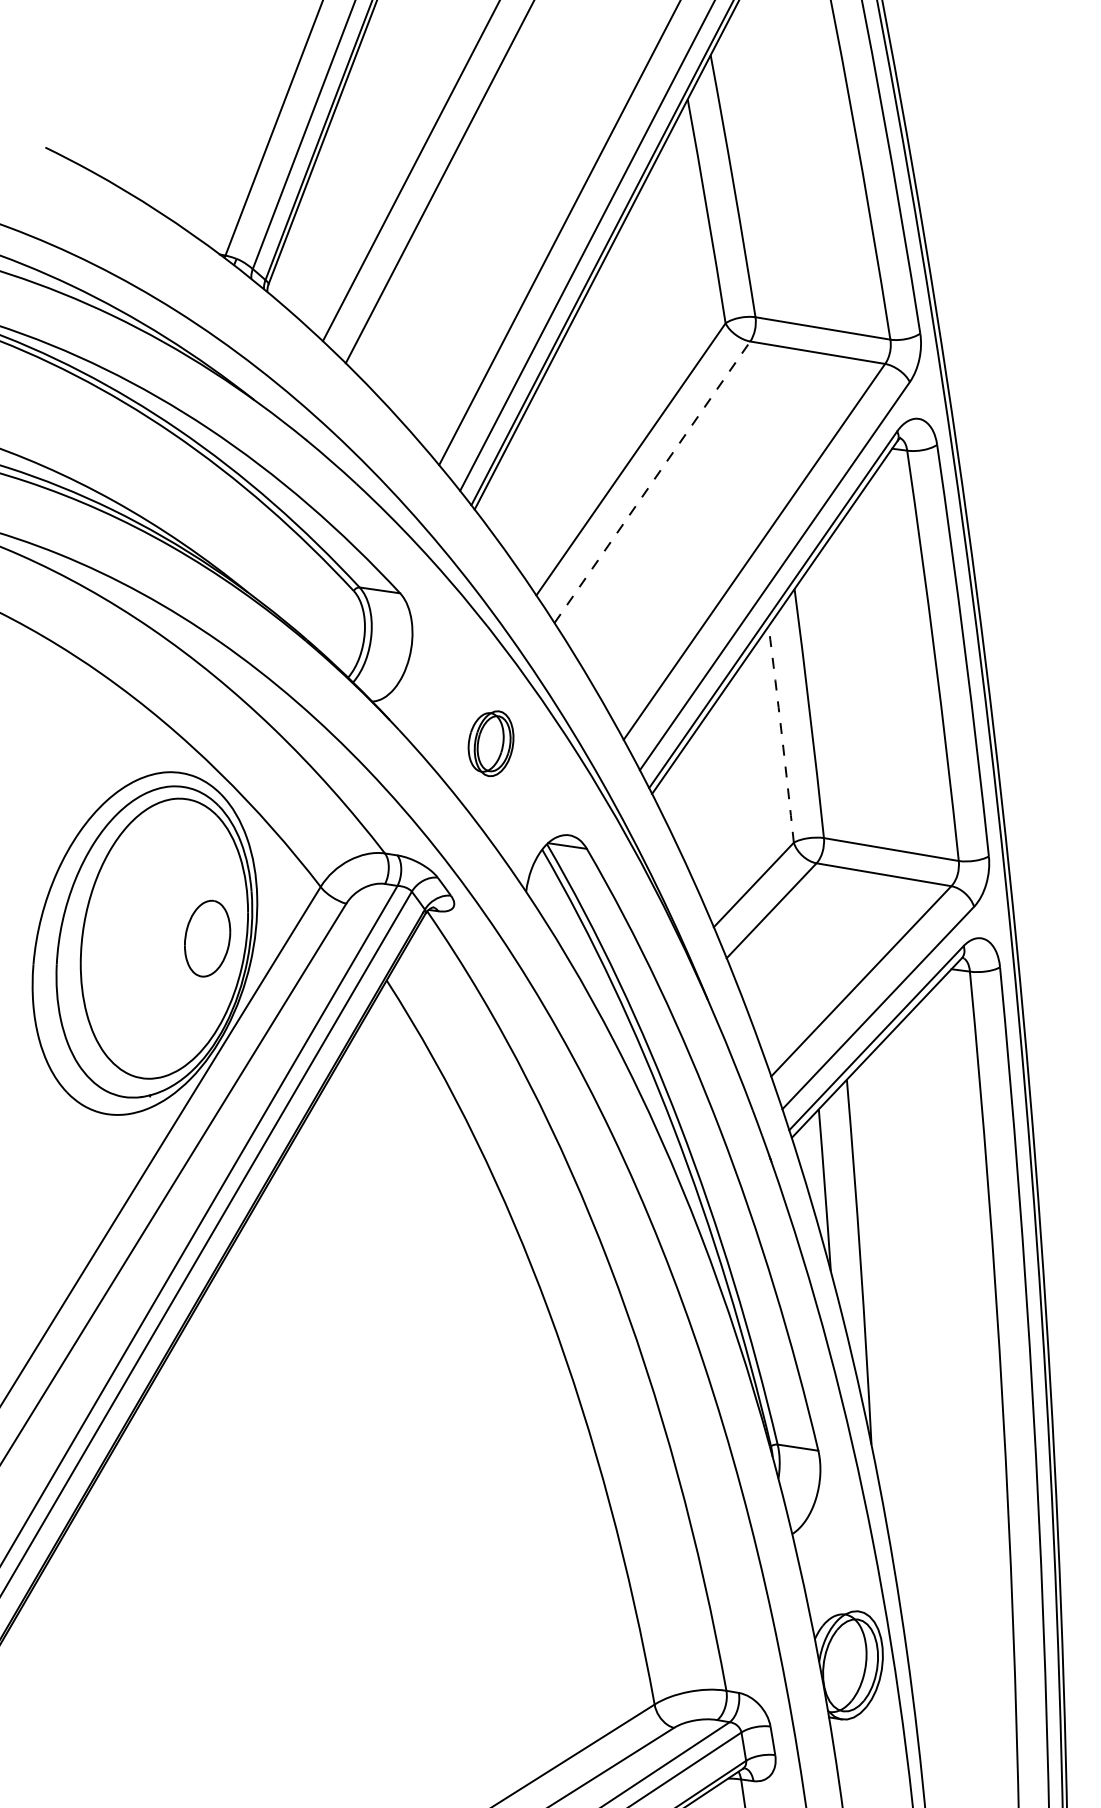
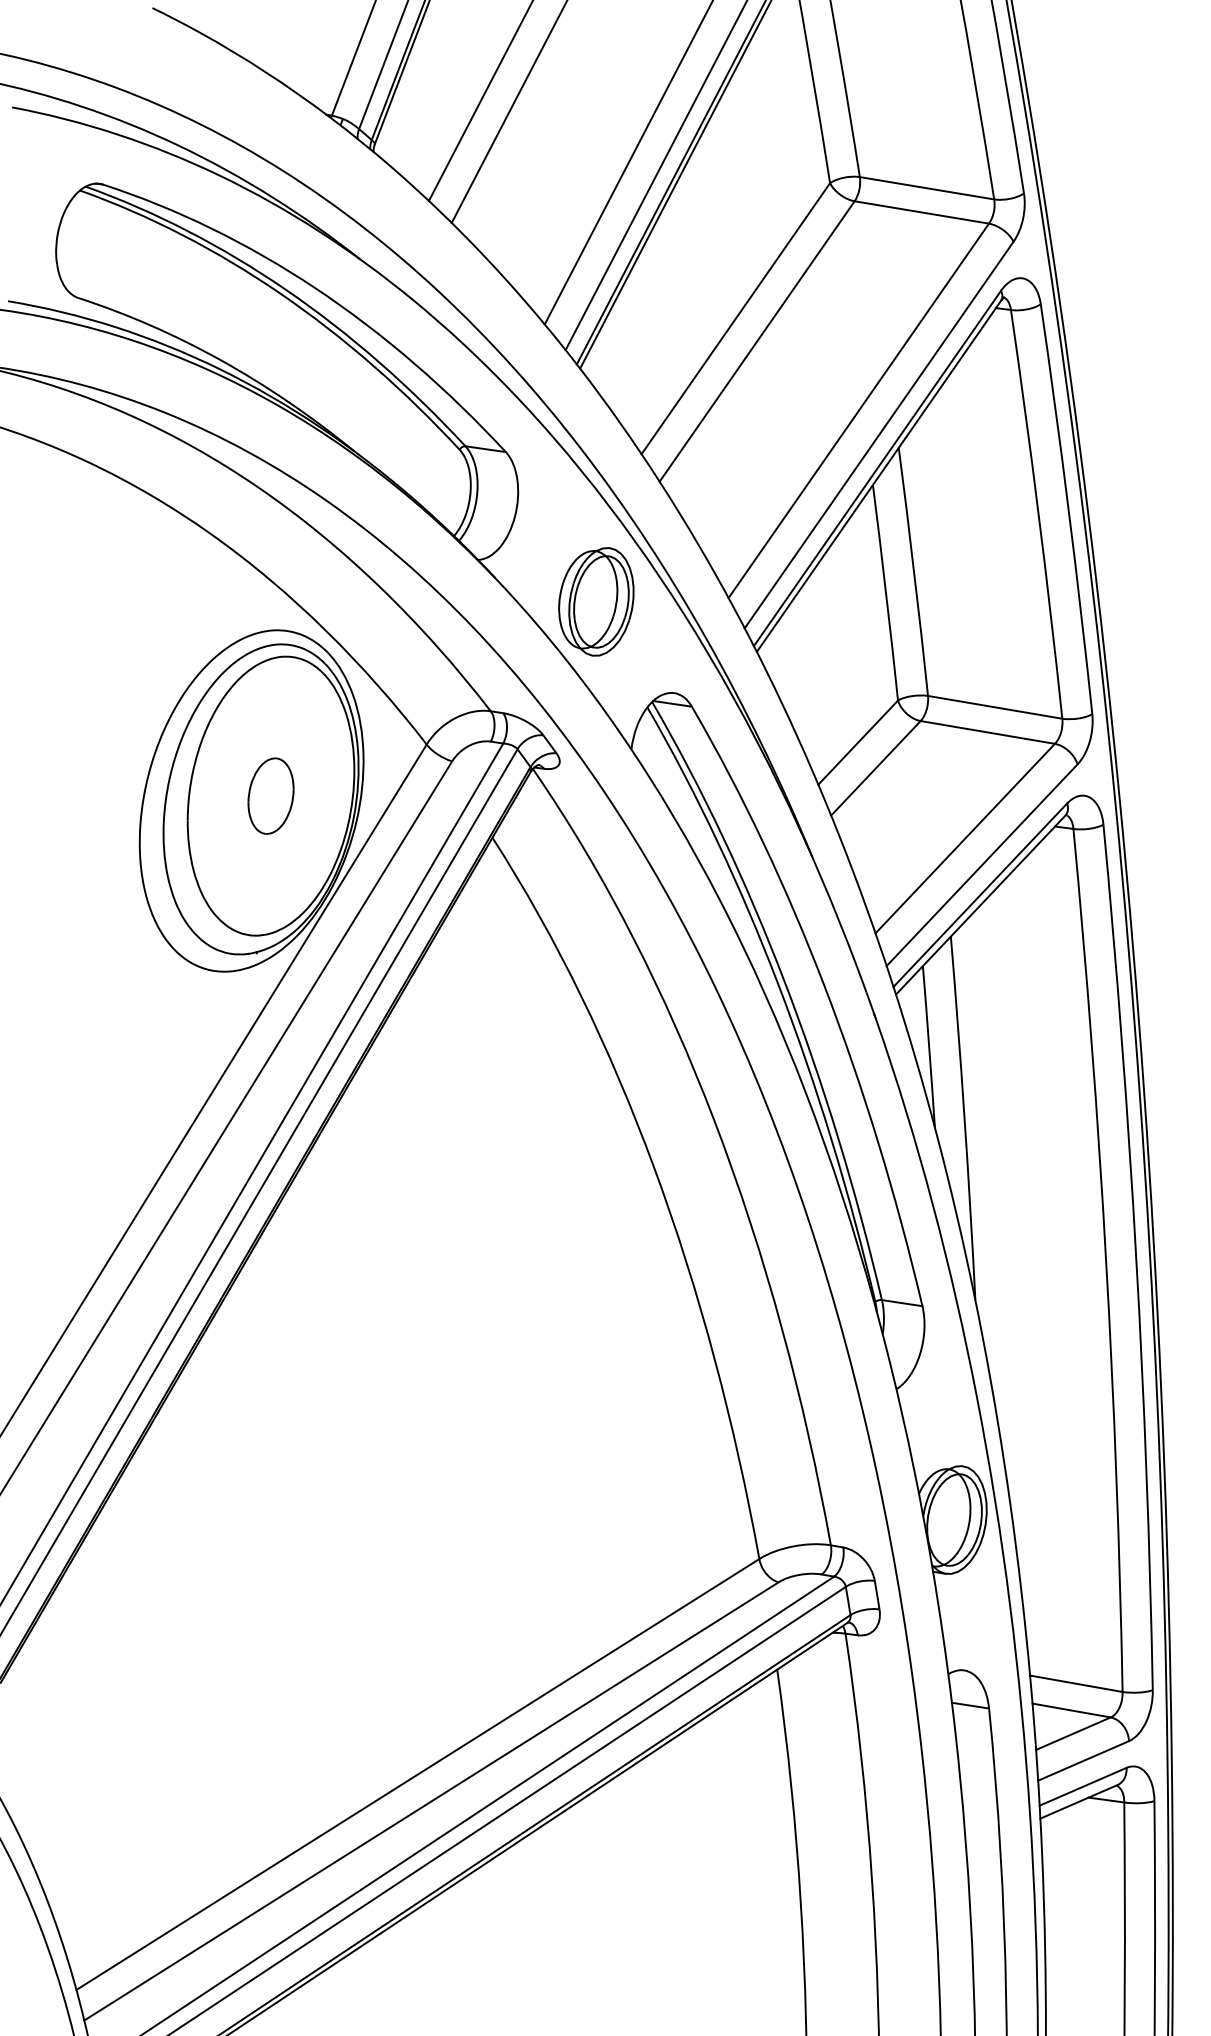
line: (652, 482) -> (757, 341), dashed -> solid
arc: (782, 734) -> (886, 592), dashed -> solid
part: (491, 743) -> (596, 601), size x1.67
part: (207, 938) -> (270, 795), moved

